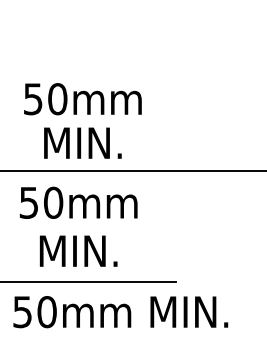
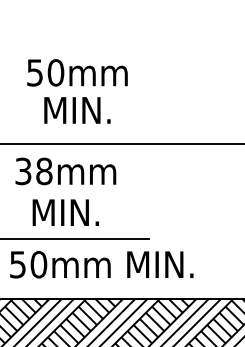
text: (82, 121) -> (77, 91), moved
text: (41, 201) -> (34, 170), 50mm -> 38mm

